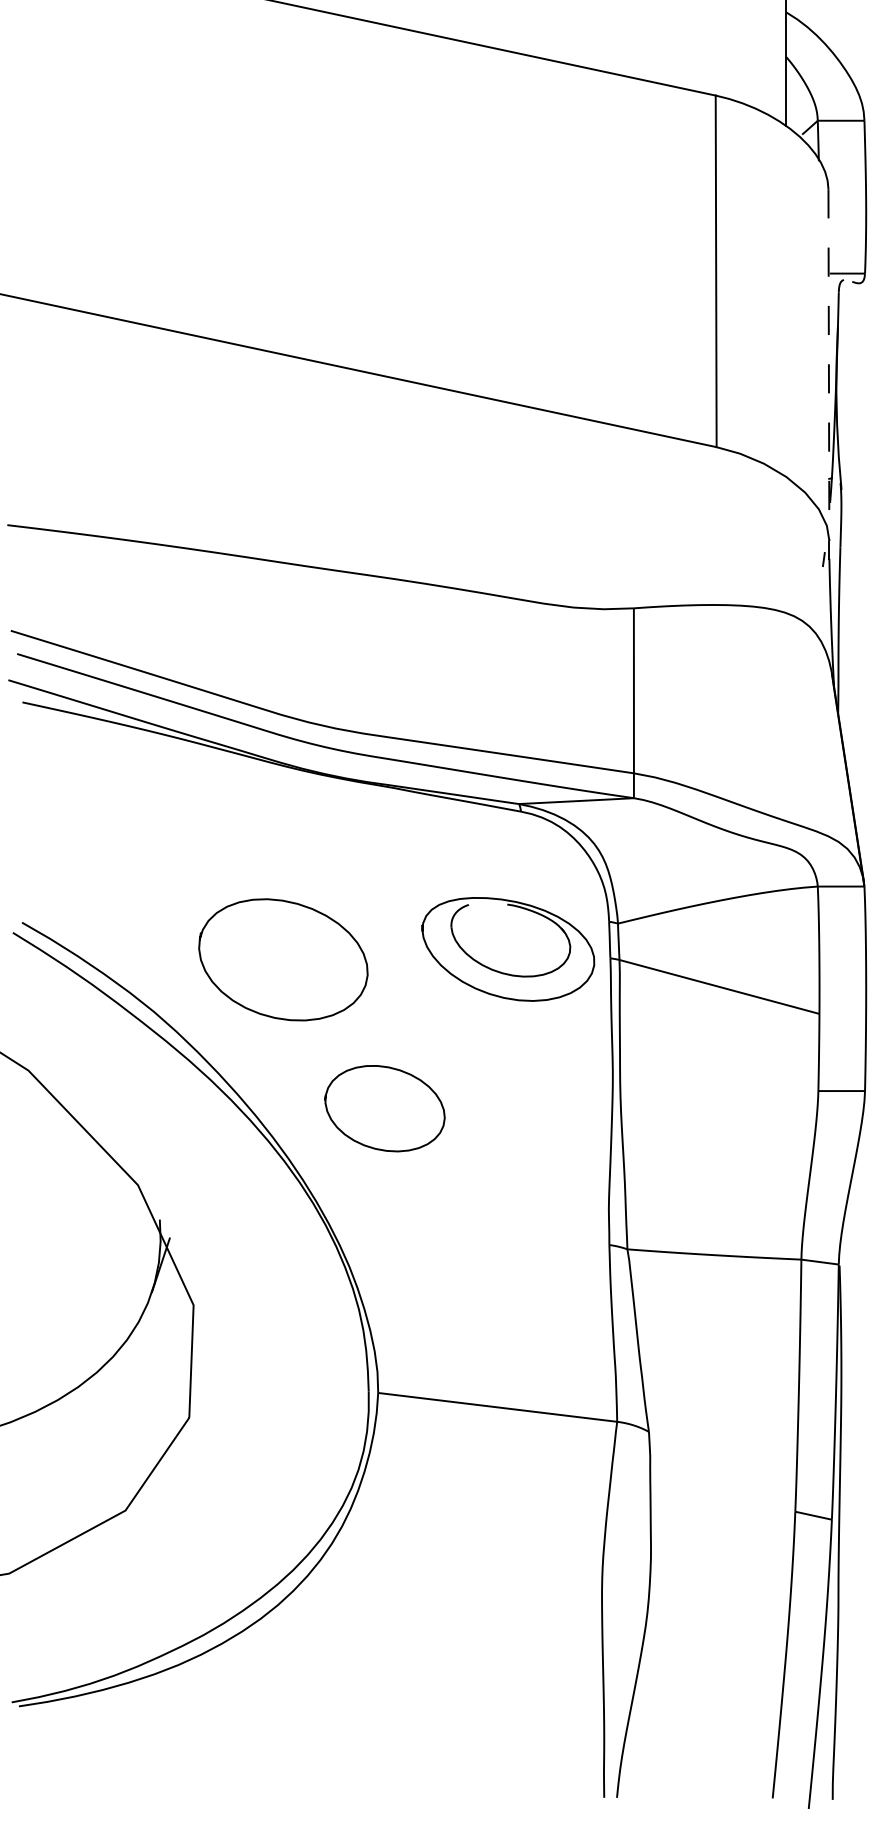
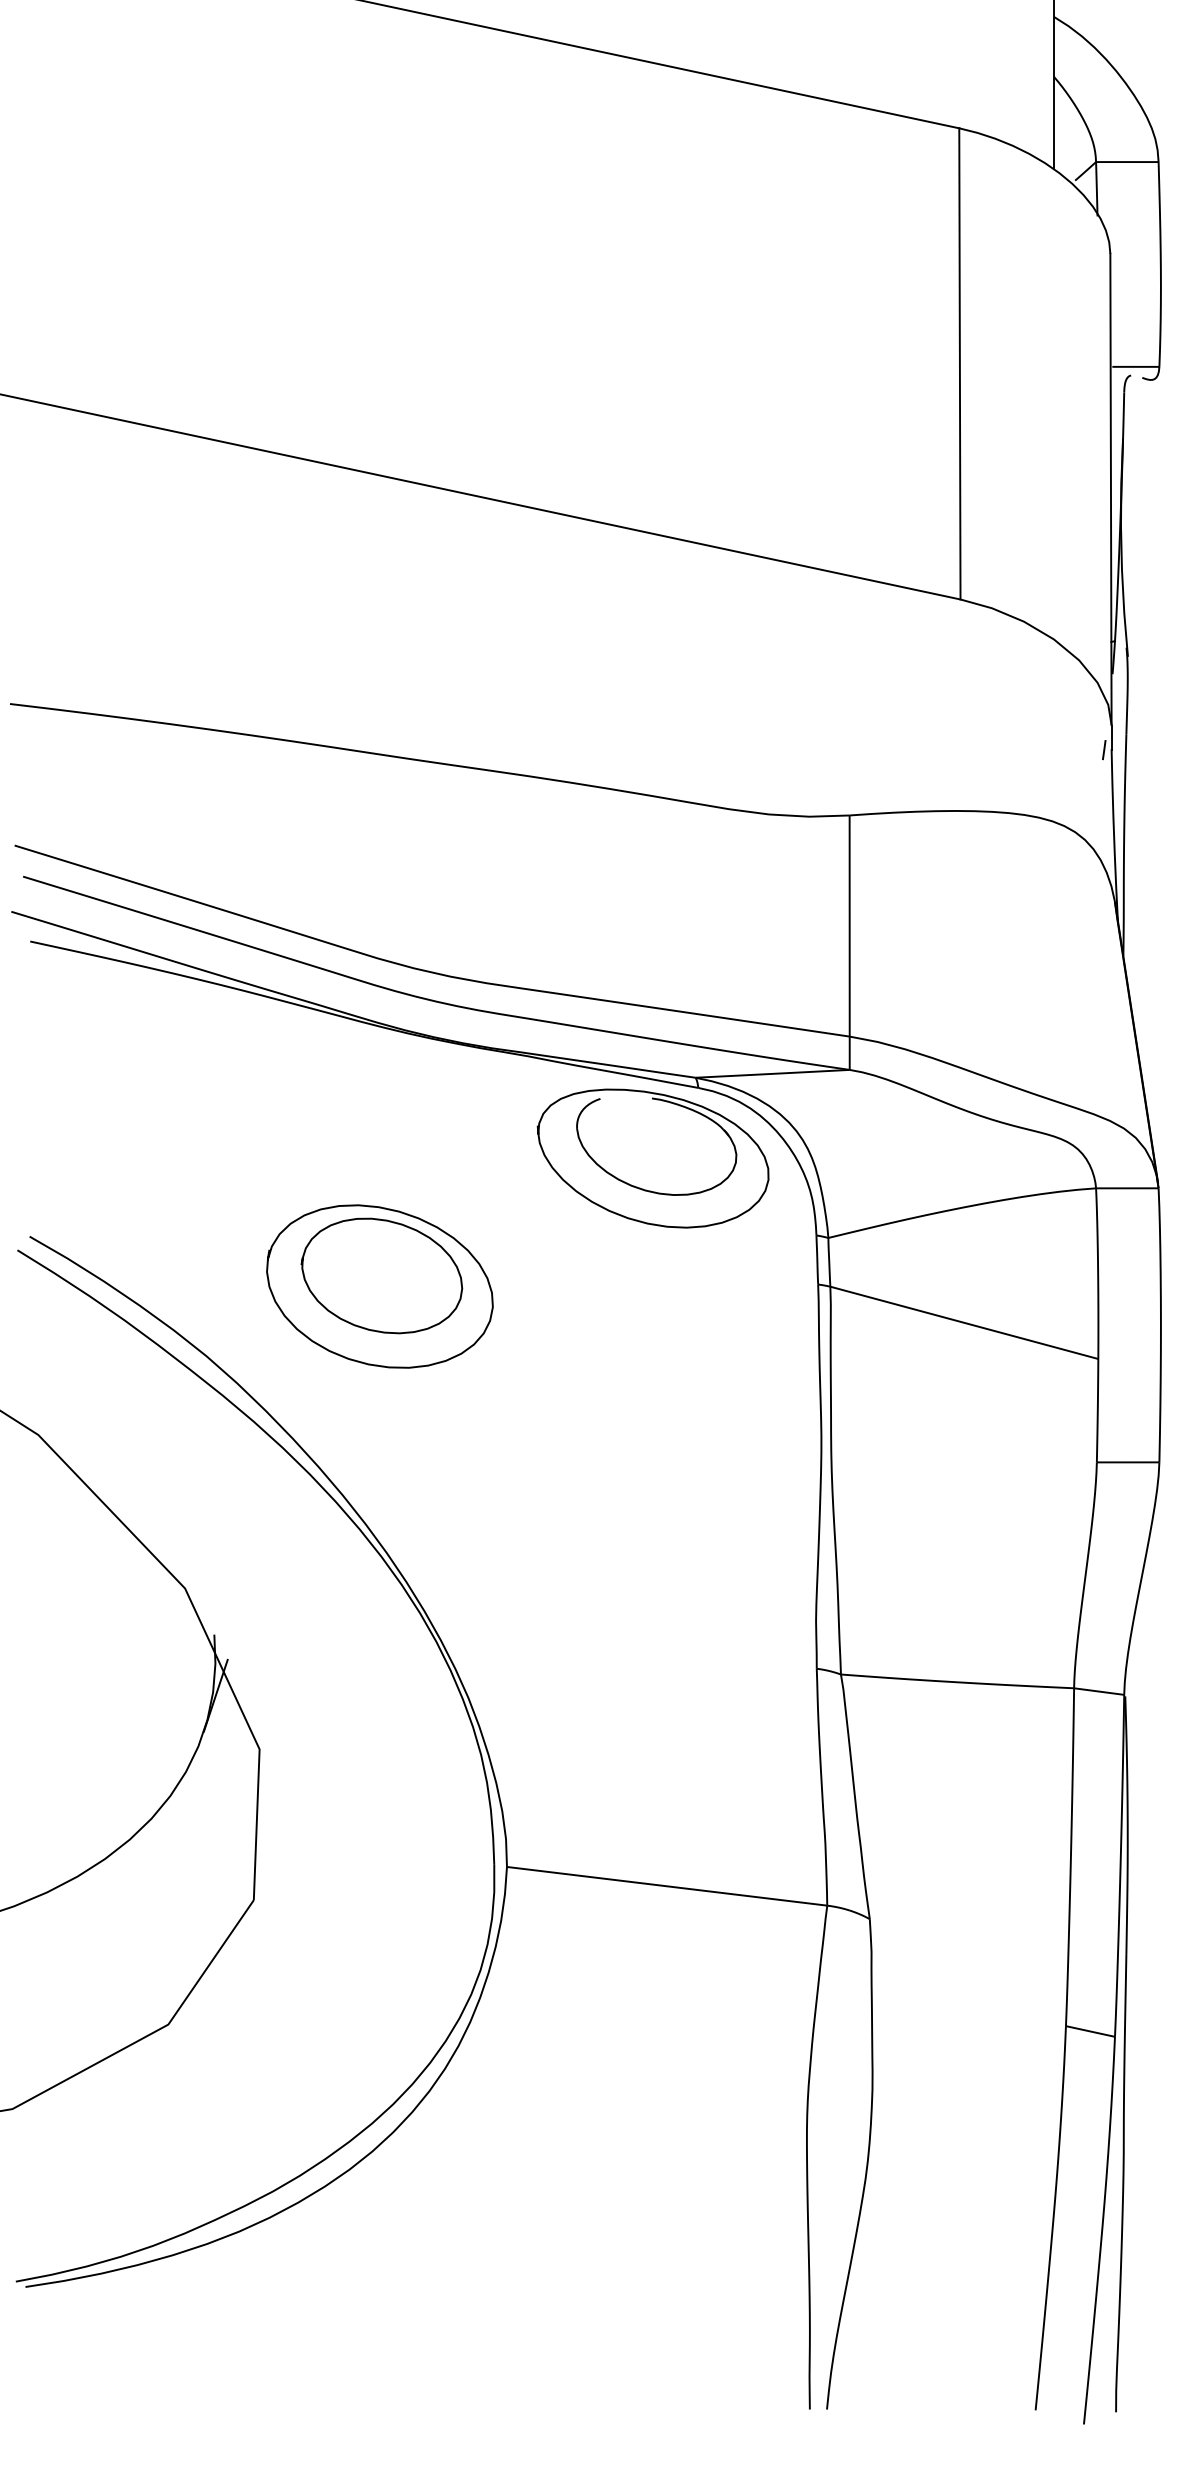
line: (828, 365) -> (1110, 489), dashed -> solid
part: (507, 949) -> (652, 1158), moved
curve: (393, 1069) -> (393, 1223), moved

